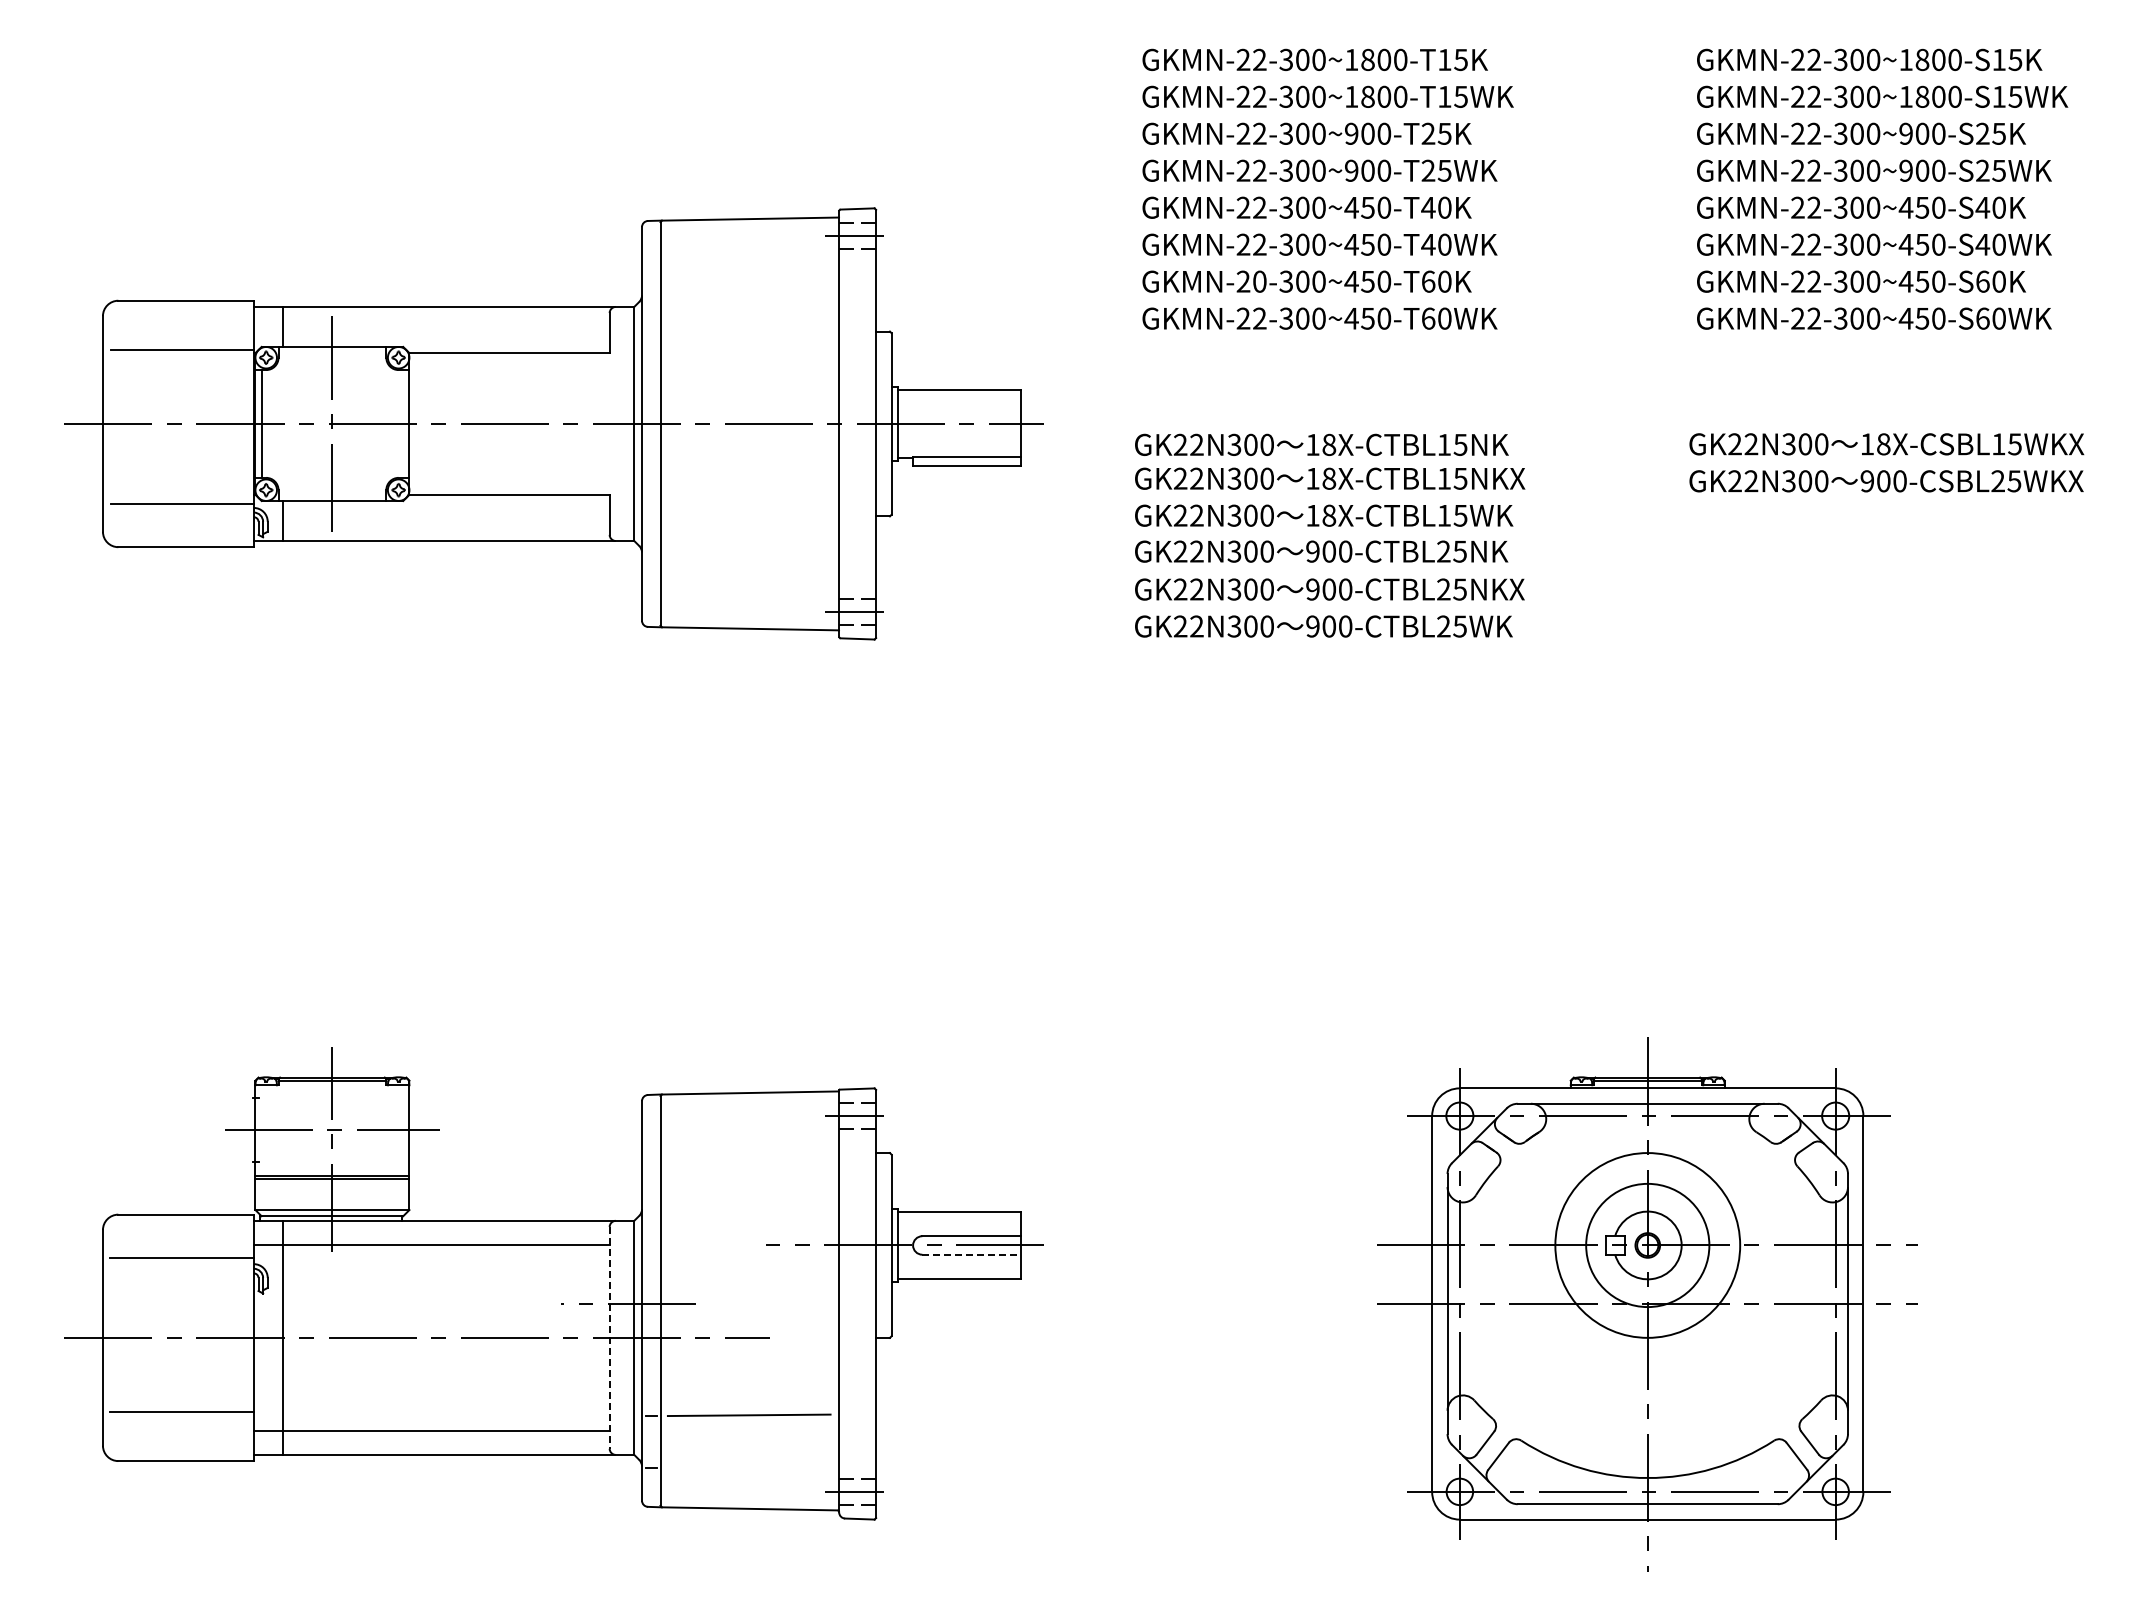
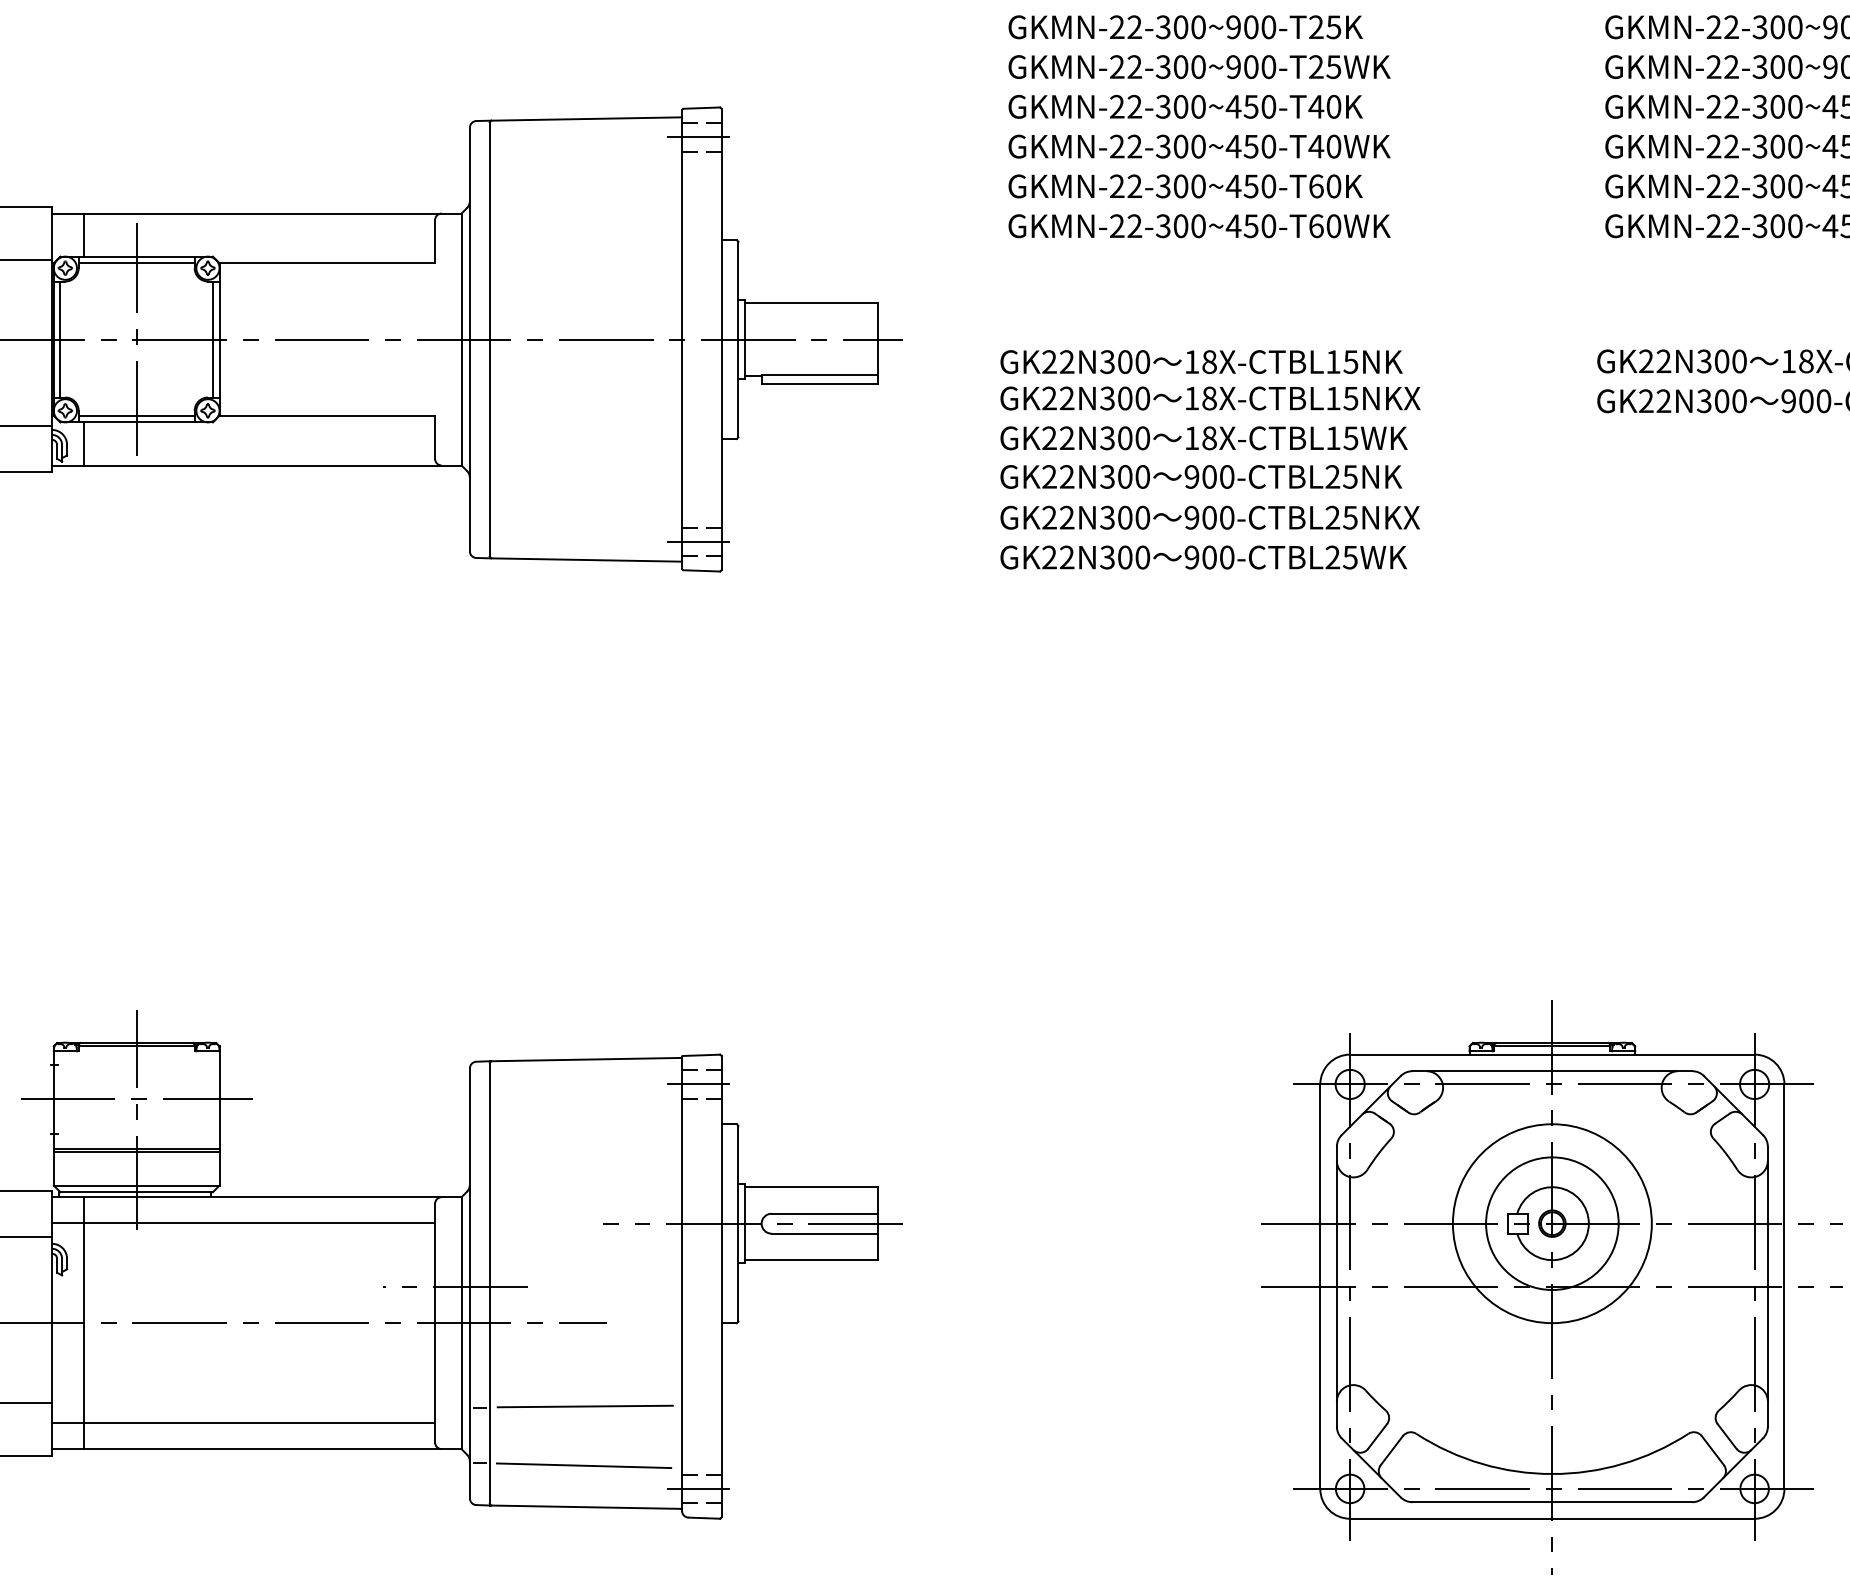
text: (1259, 281) -> (1134, 186), GKMN-20-300~450-T60K -> GKMN-22-300~450-T60K
line: (332, 353) -> (136, 263), added
line: (403, 423) -> (213, 339), added
line: (332, 494) -> (136, 415), added
line: (972, 1254) -> (825, 1233), dashed -> solid
line: (609, 1337) -> (434, 1322), dashed -> solid
line: (748, 1470) -> (584, 1465), added

